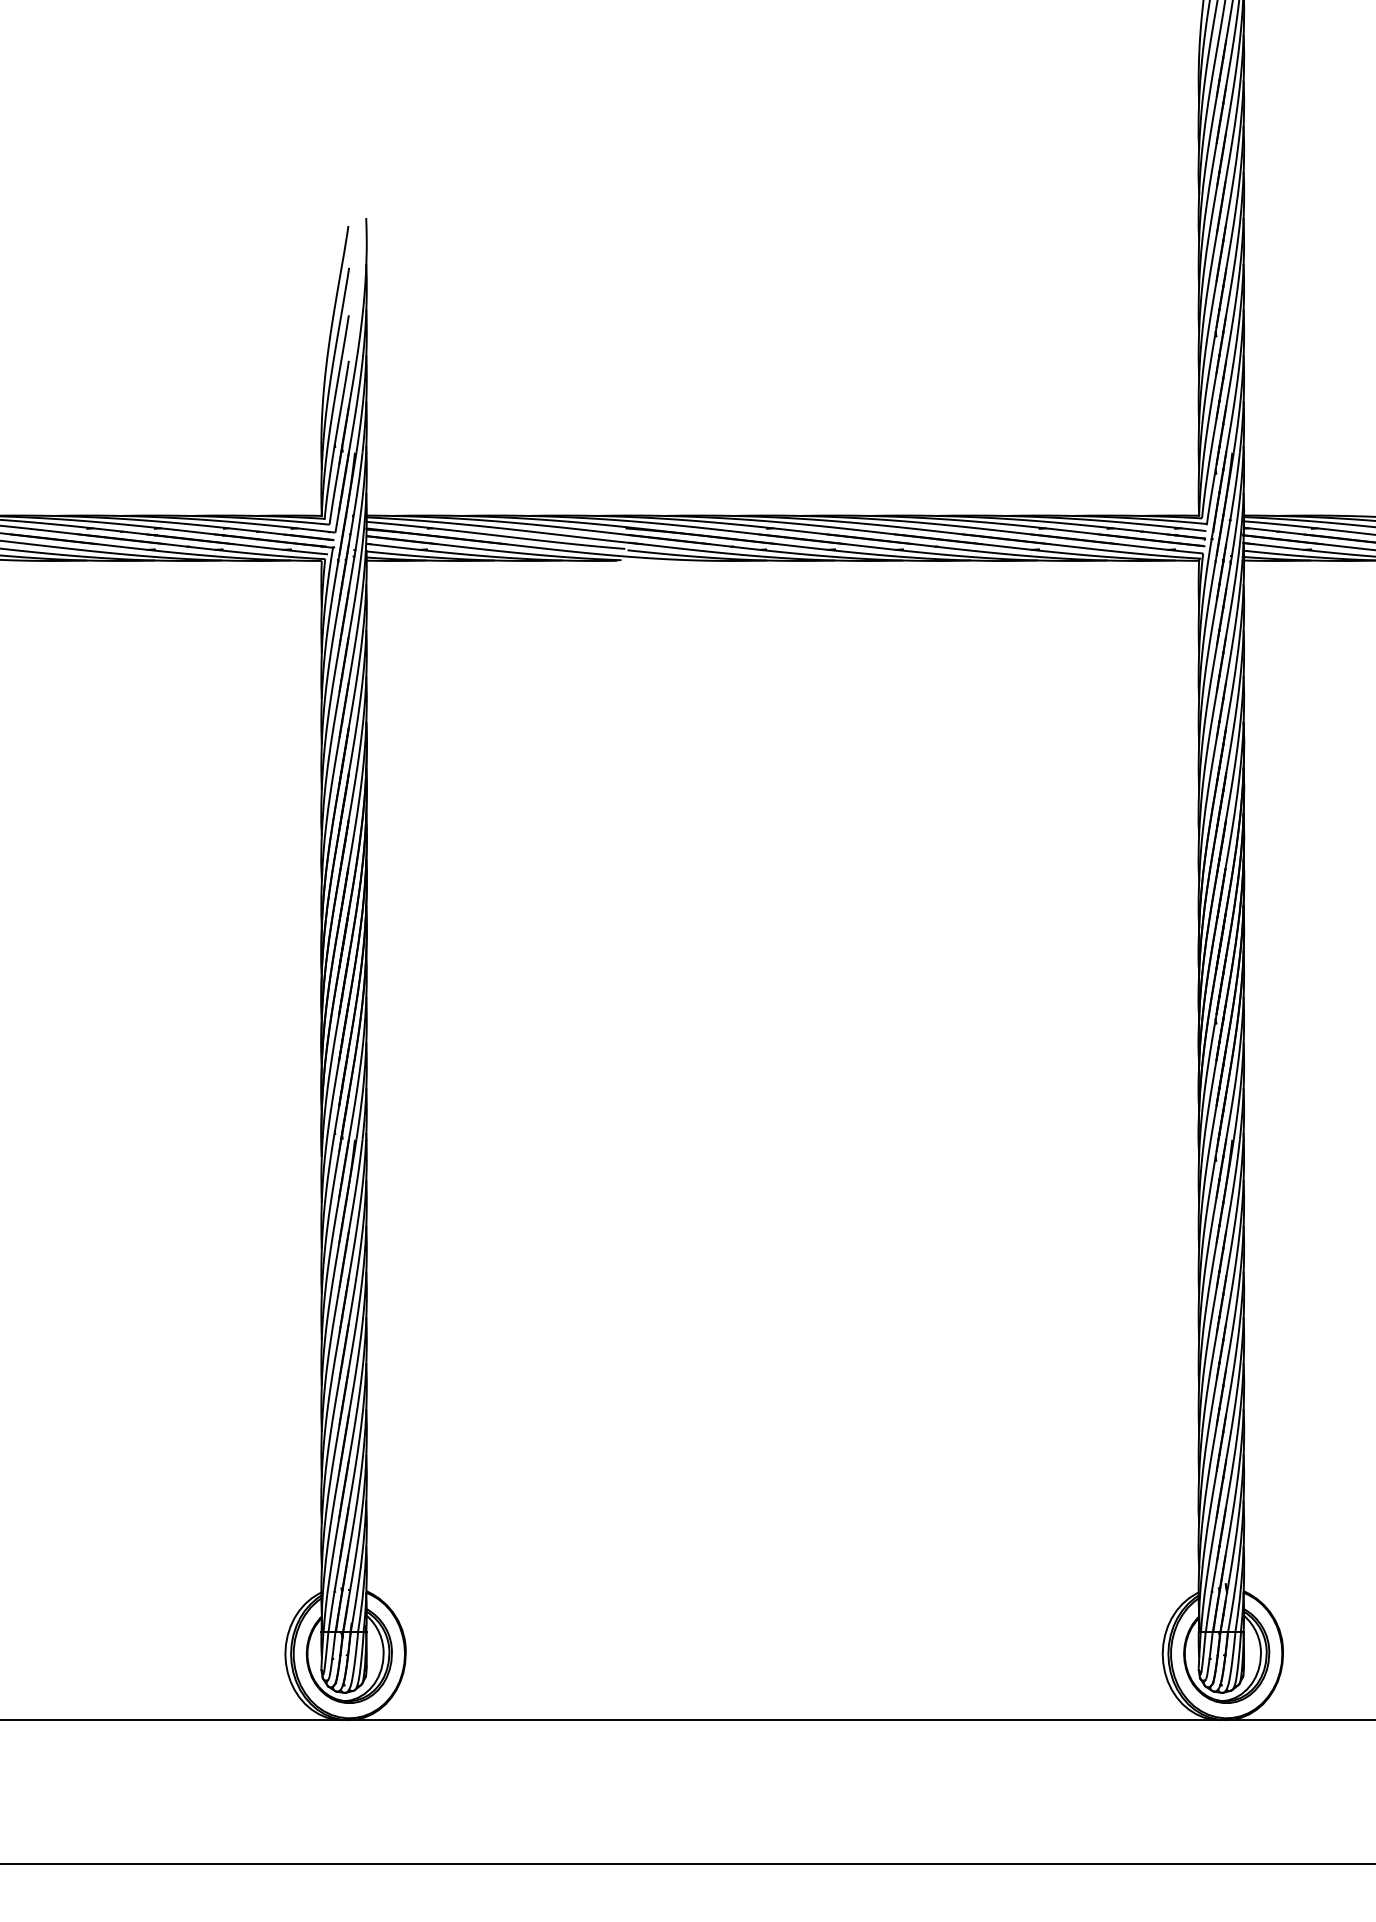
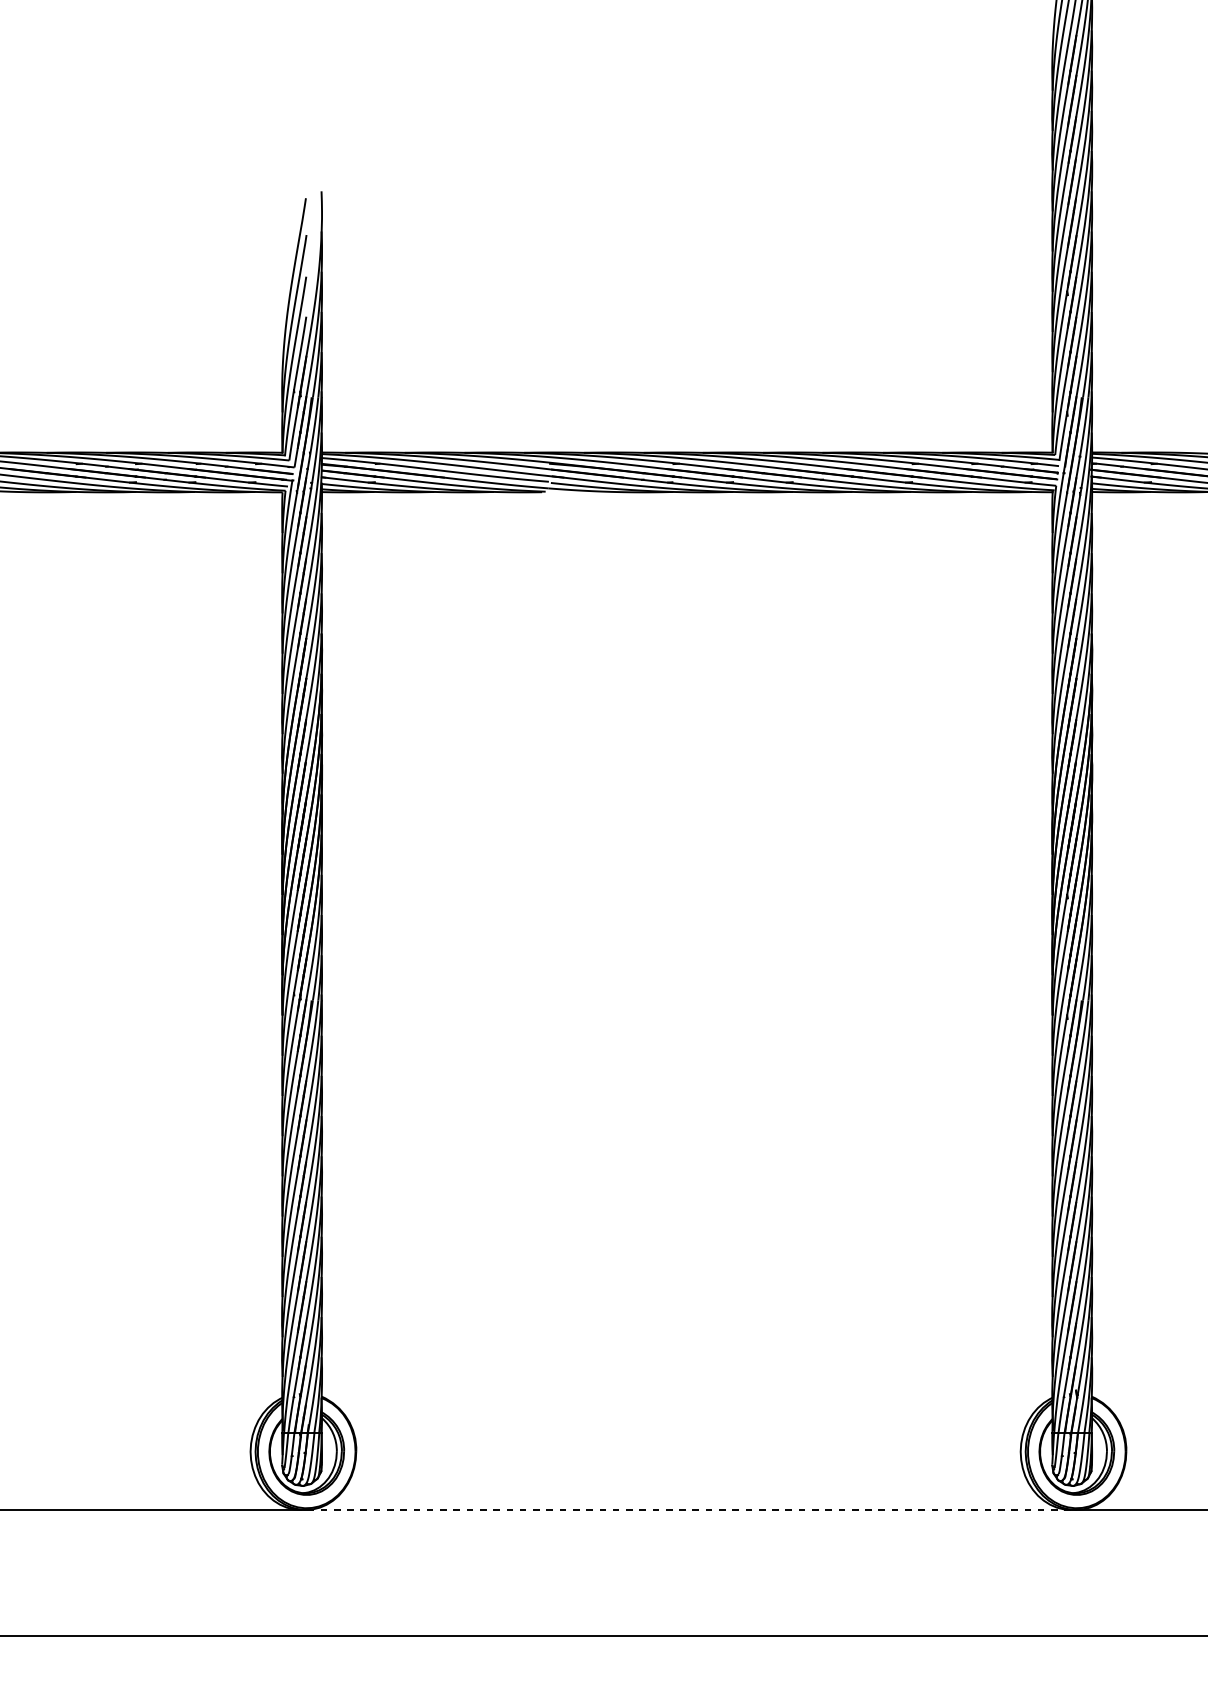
line: (784, 1720) -> (688, 1510), solid -> dashed

